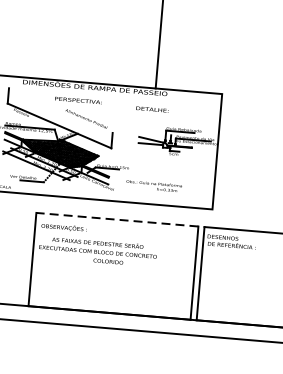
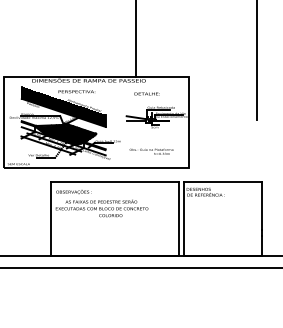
text: (151, 108) -> (146, 93), moved
hatch: (59, 117) -> (63, 106), added
text: (154, 185) -> (151, 151), moved
line: (117, 219) -> (115, 182), dashed -> solid

